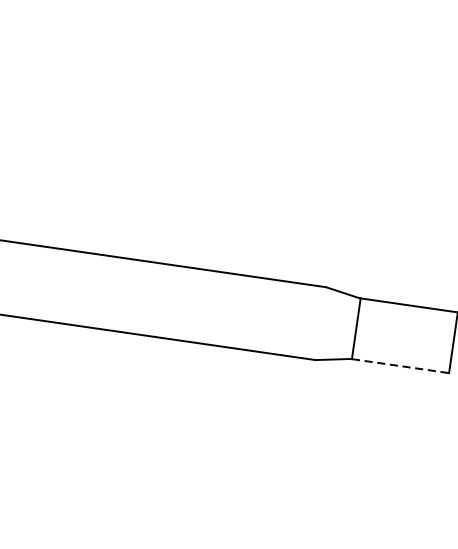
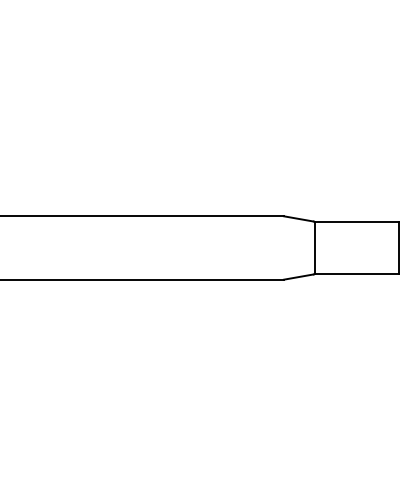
line: (400, 366) -> (357, 274), dashed -> solid

